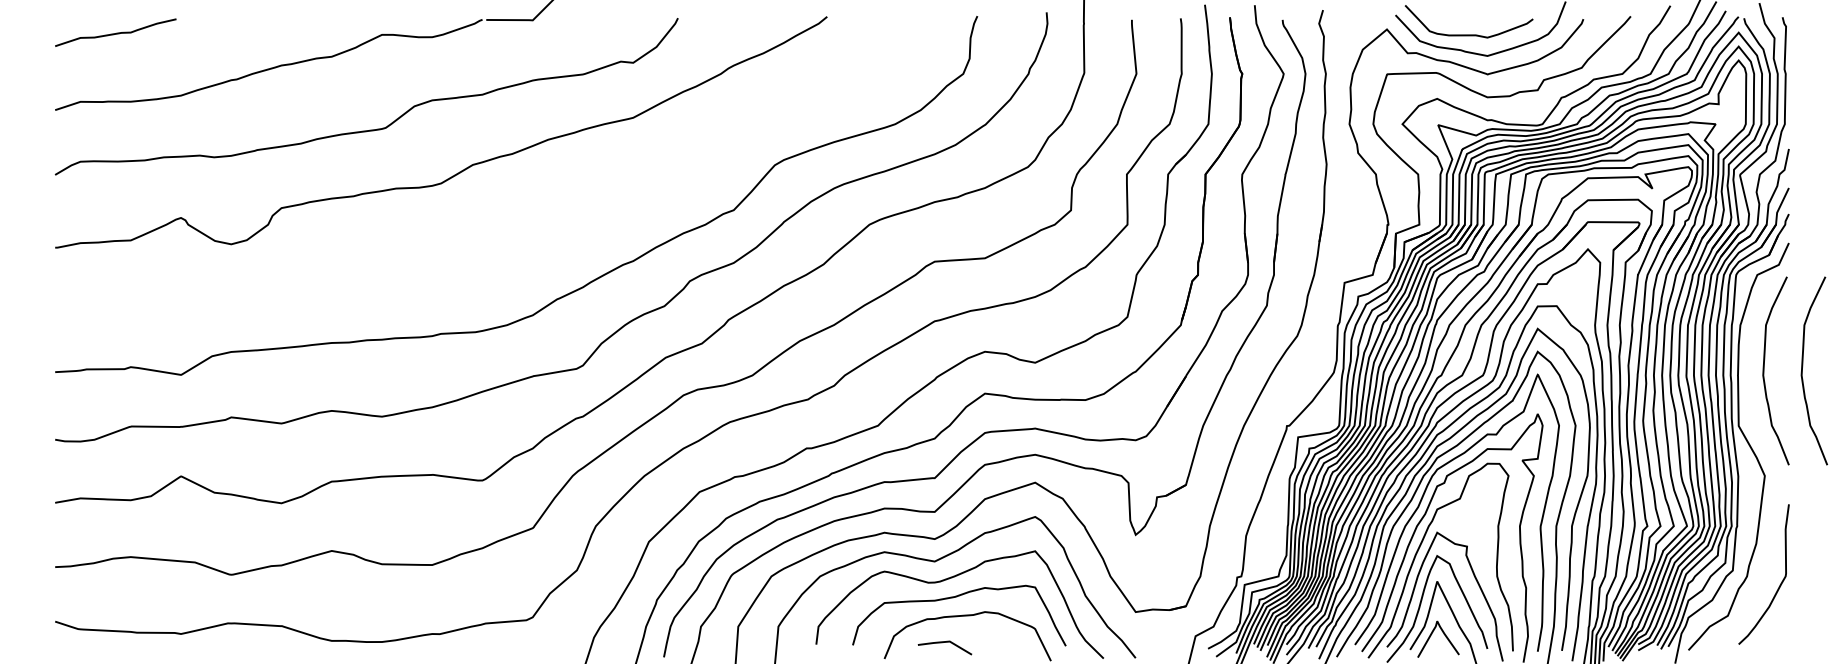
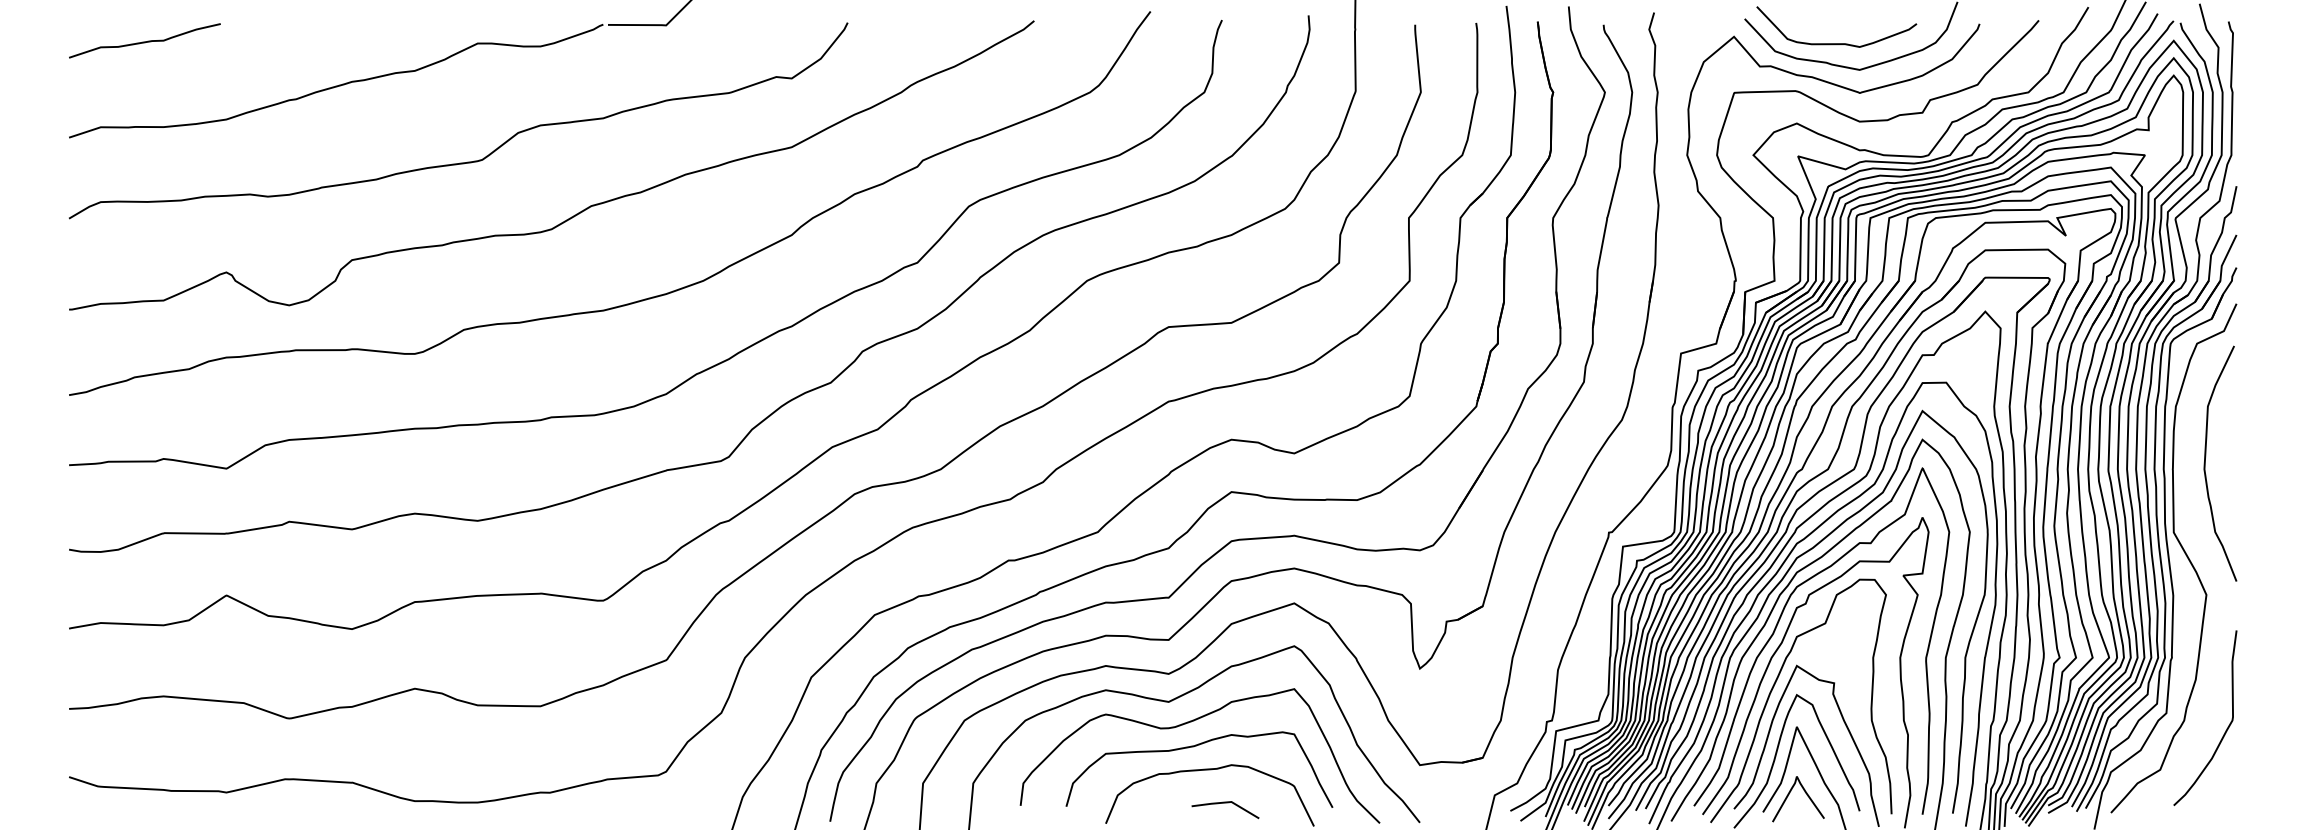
curve: (509, 240) -> (637, 300), added
curve: (1802, 370) -> (2253, 463), removed
line: (944, 642) -> (1225, 803), moved

